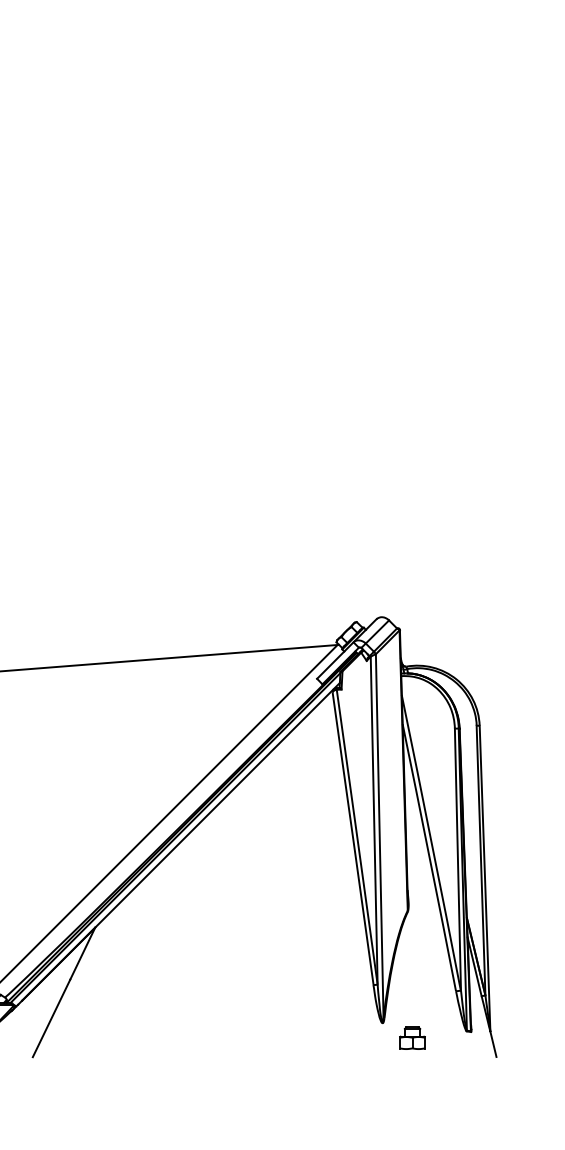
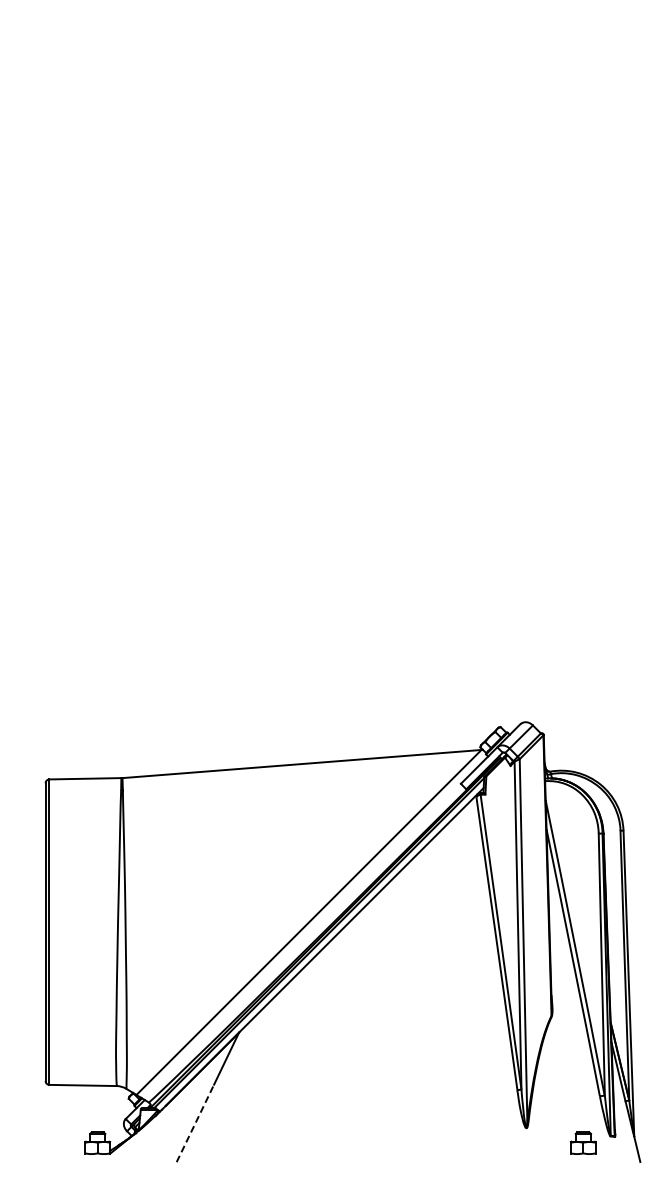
line: (51, 1017) -> (195, 1122), solid -> dashed
part: (412, 1037) -> (583, 1142), moved

